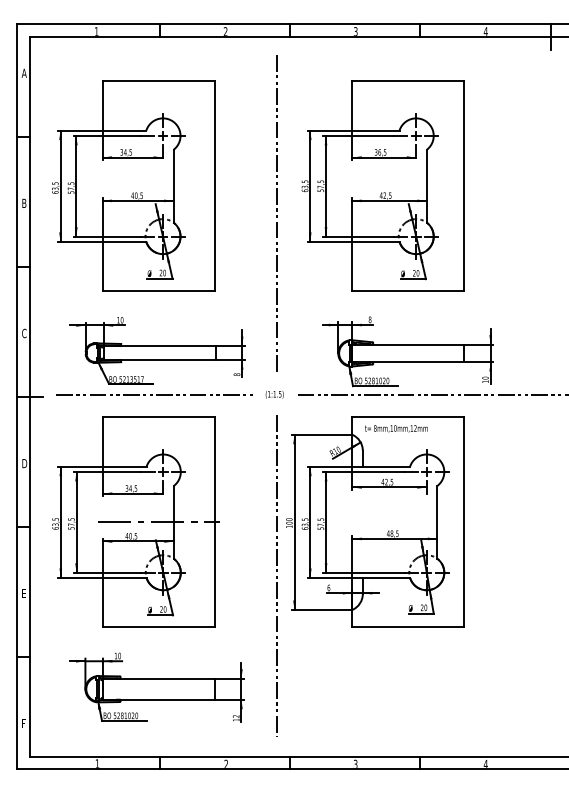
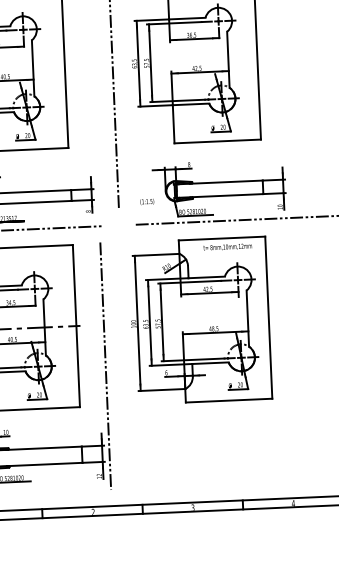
text: (274, 394) -> (147, 201), moved
text: (396, 428) -> (227, 246), moved
line: (276, 576) -> (105, 366), moved

